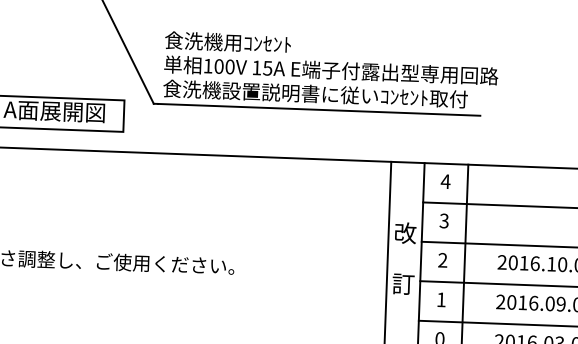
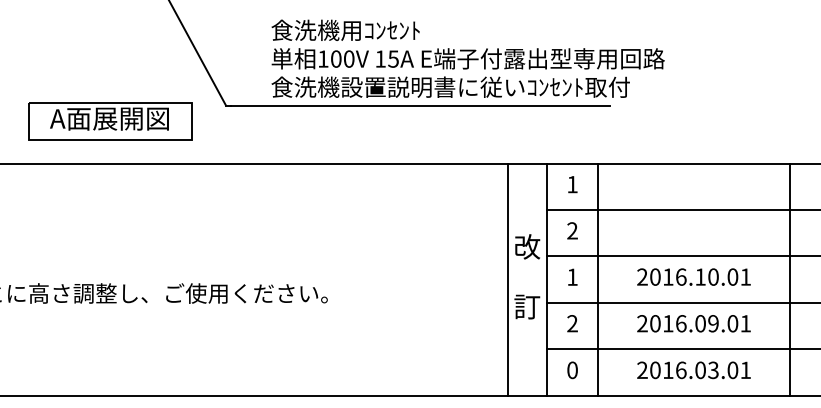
text: (330, 70) -> (467, 58), moved
text: (445, 181) -> (572, 184), 4 -> 1
text: (444, 220) -> (572, 230), 3 -> 2
text: (442, 259) -> (572, 276), 2 -> 1
text: (441, 299) -> (572, 323), 1 -> 2

